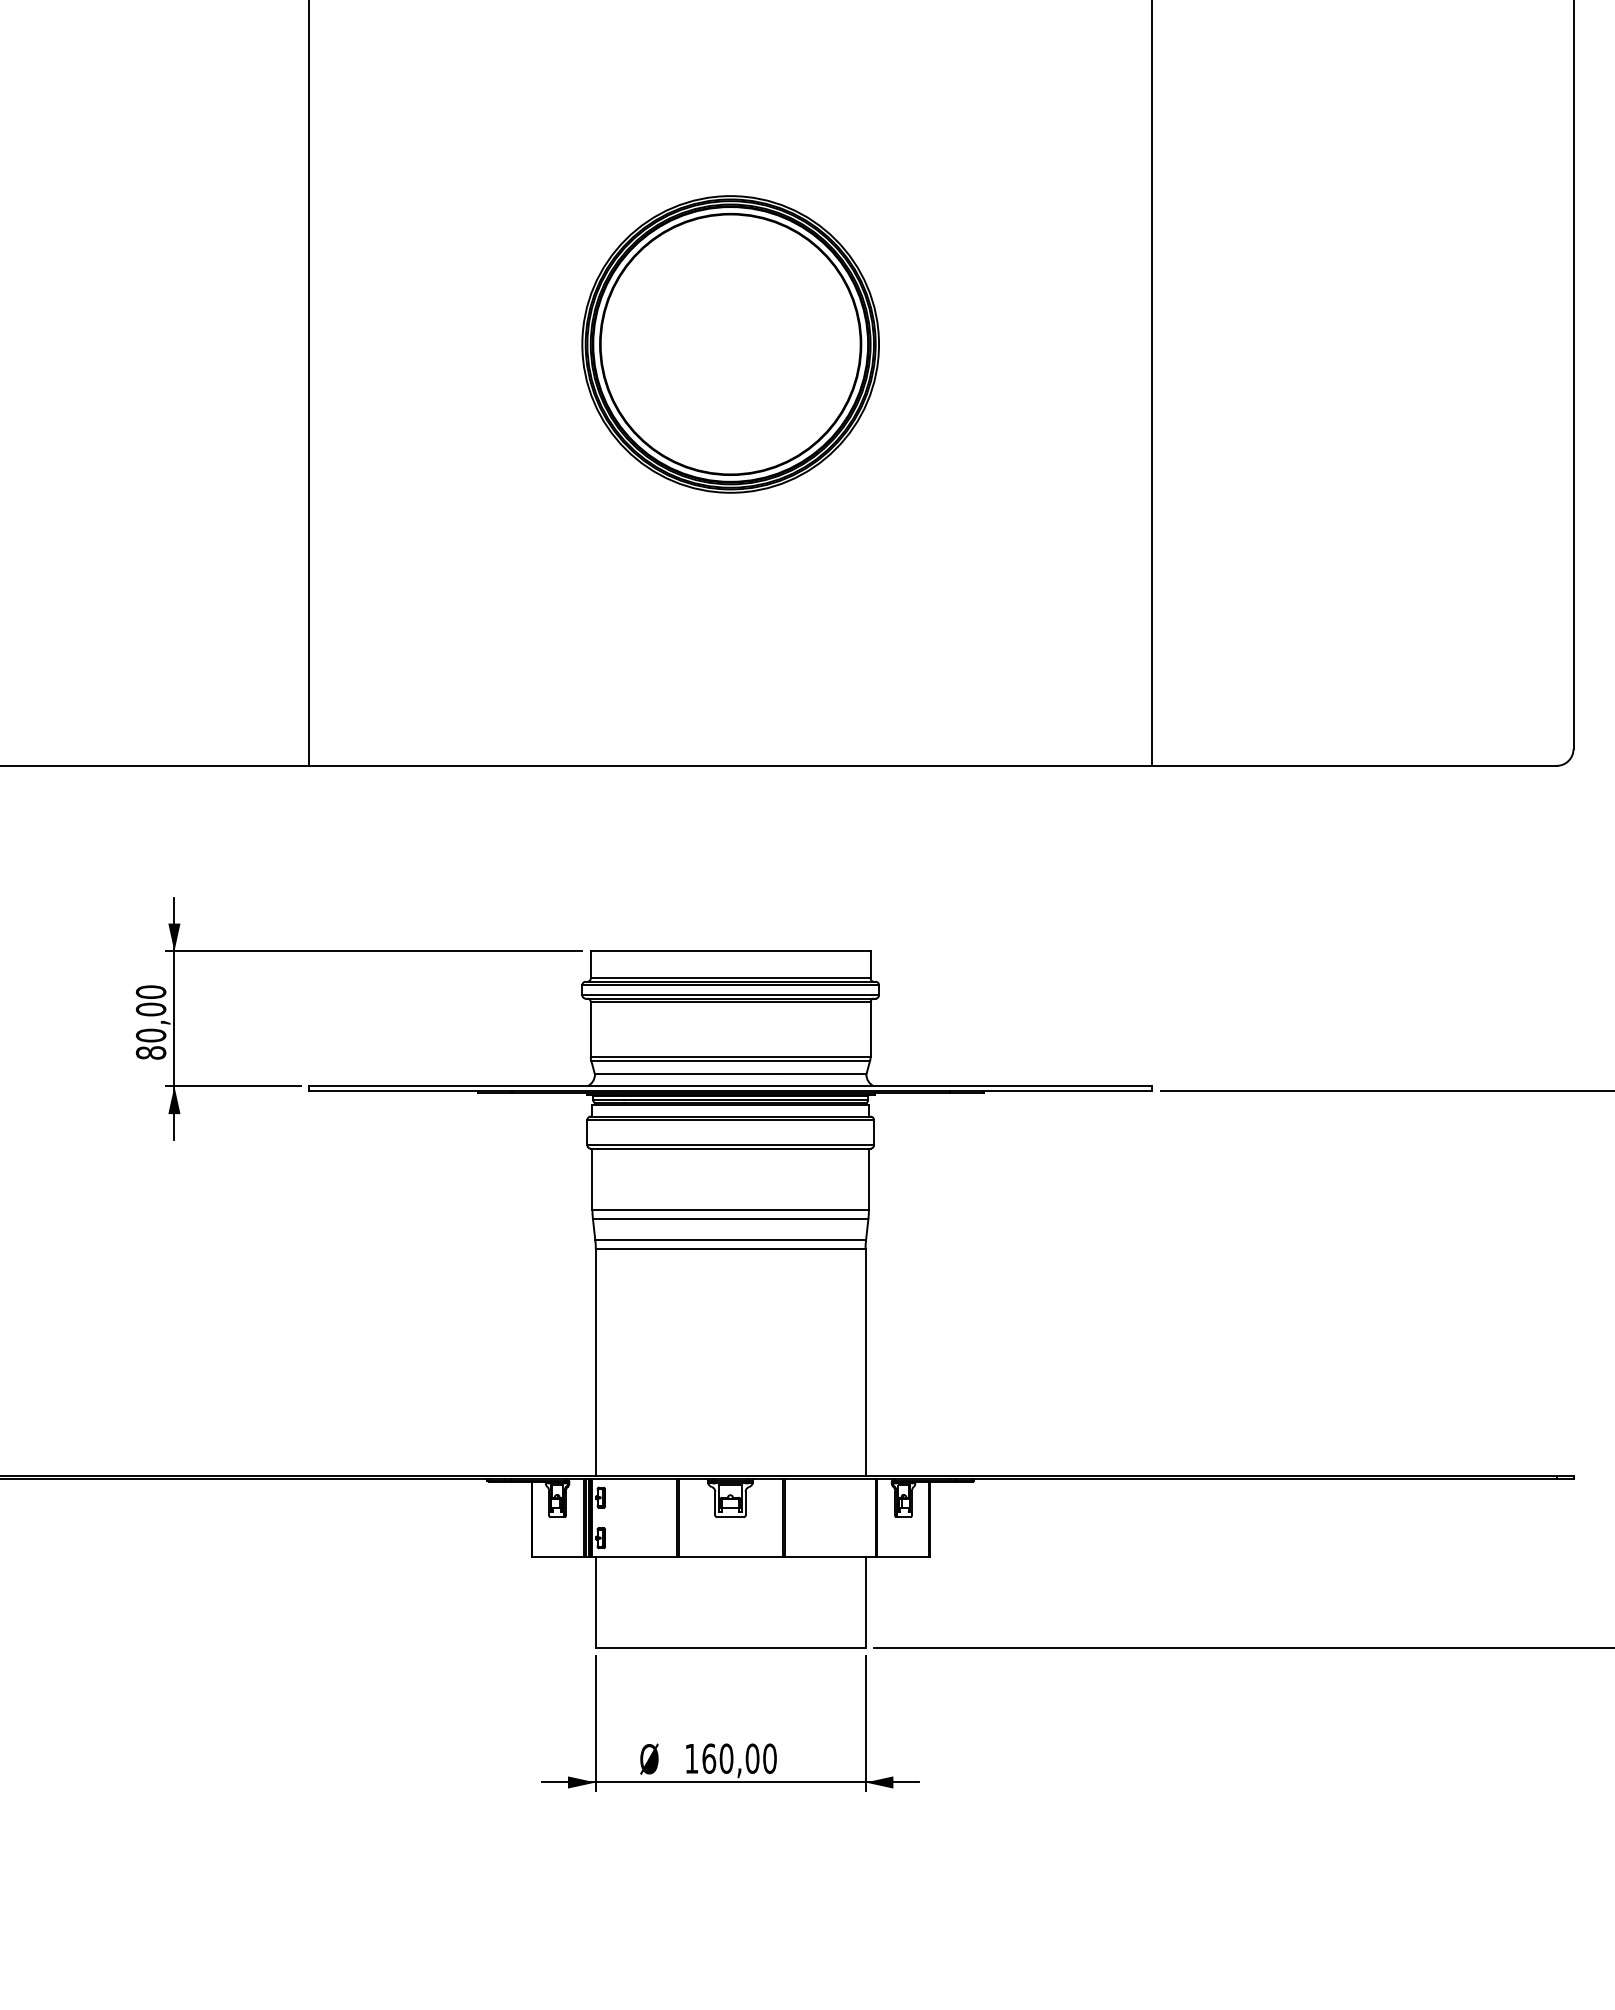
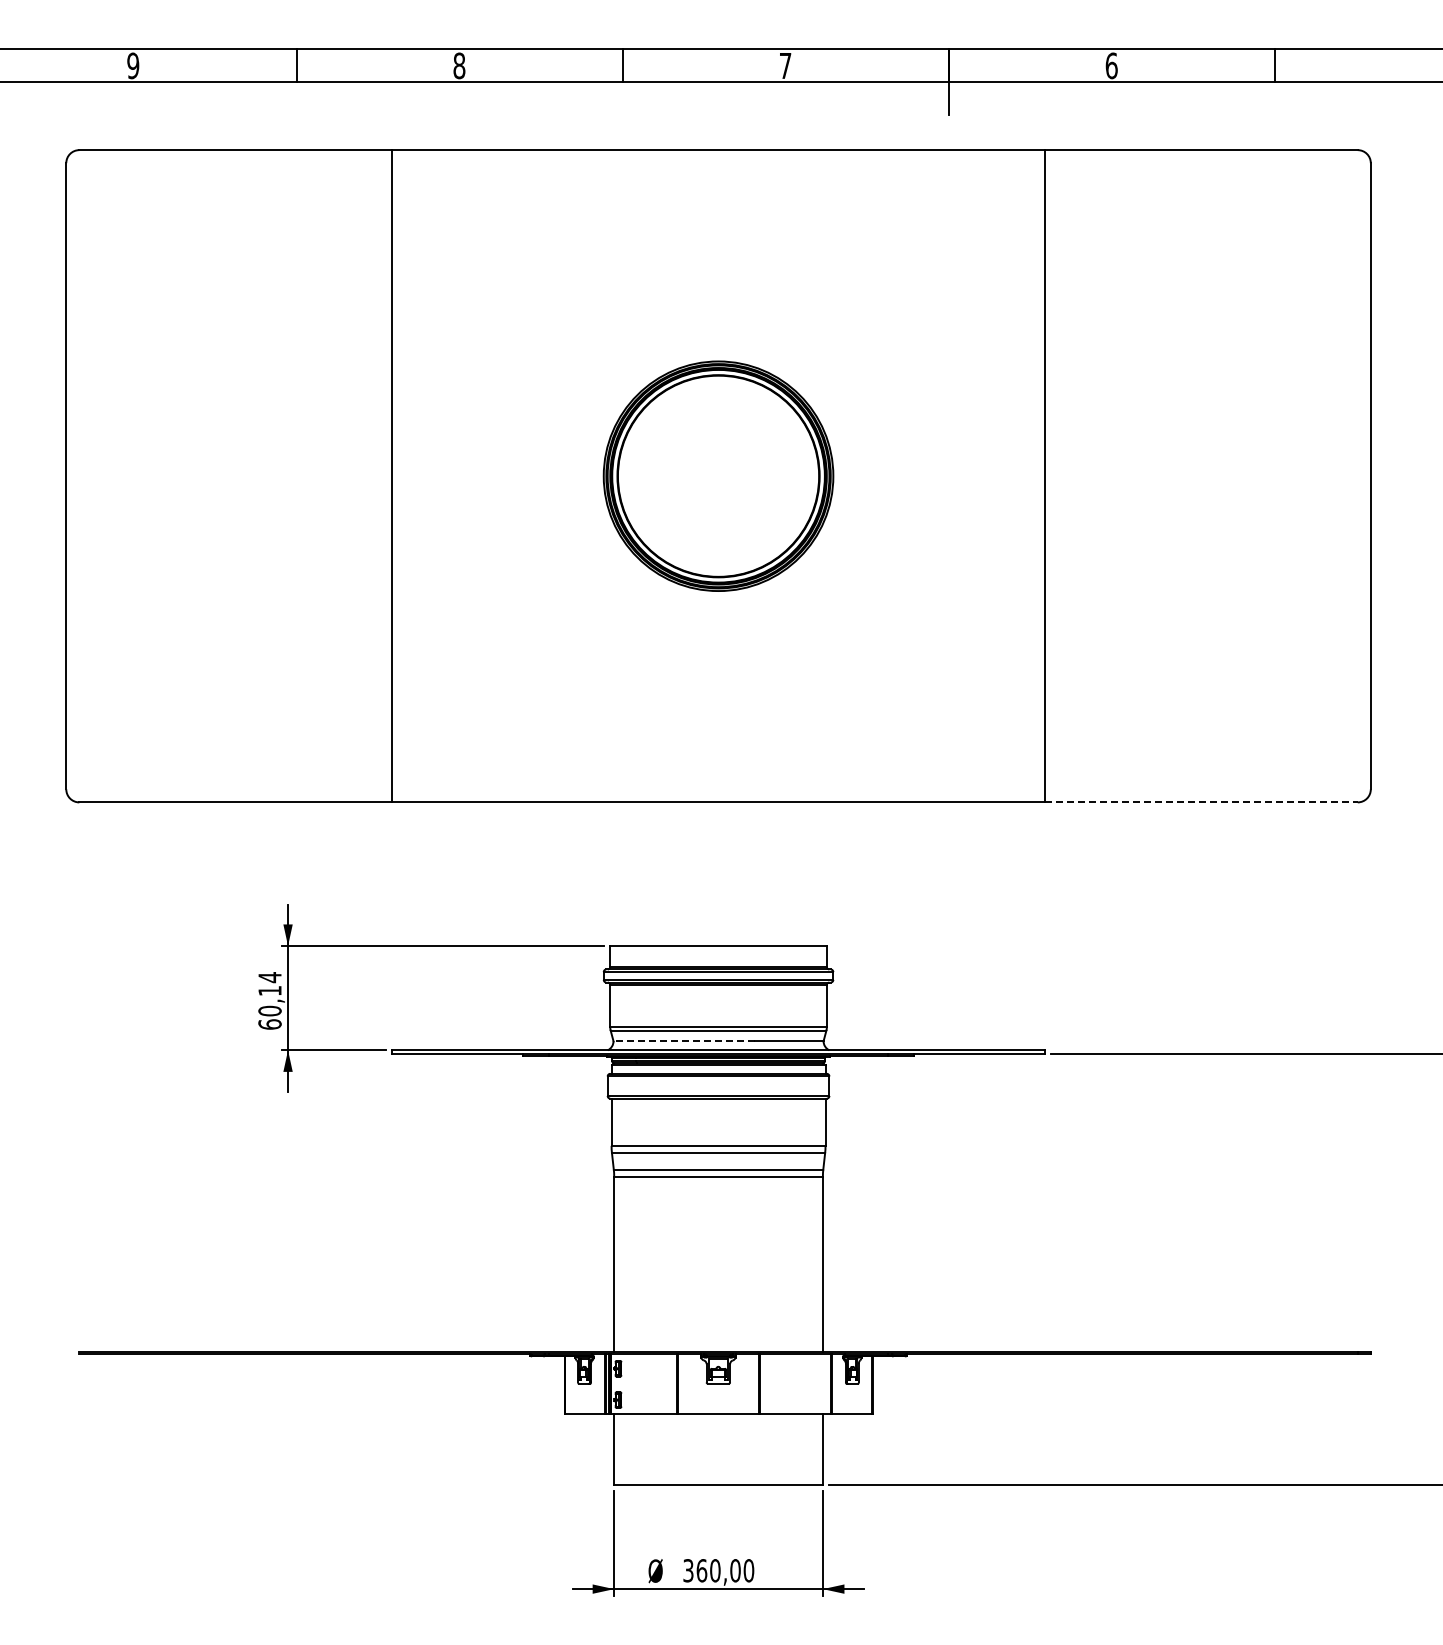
line: (1354, 766) -> (1201, 802), solid -> dashed
text: (150, 1021) -> (269, 1000), 80,00 -> 60,14
line: (686, 1074) -> (684, 1041), solid -> dashed
text: (691, 1758) -> (688, 1570), 160,00 -> 360,00

